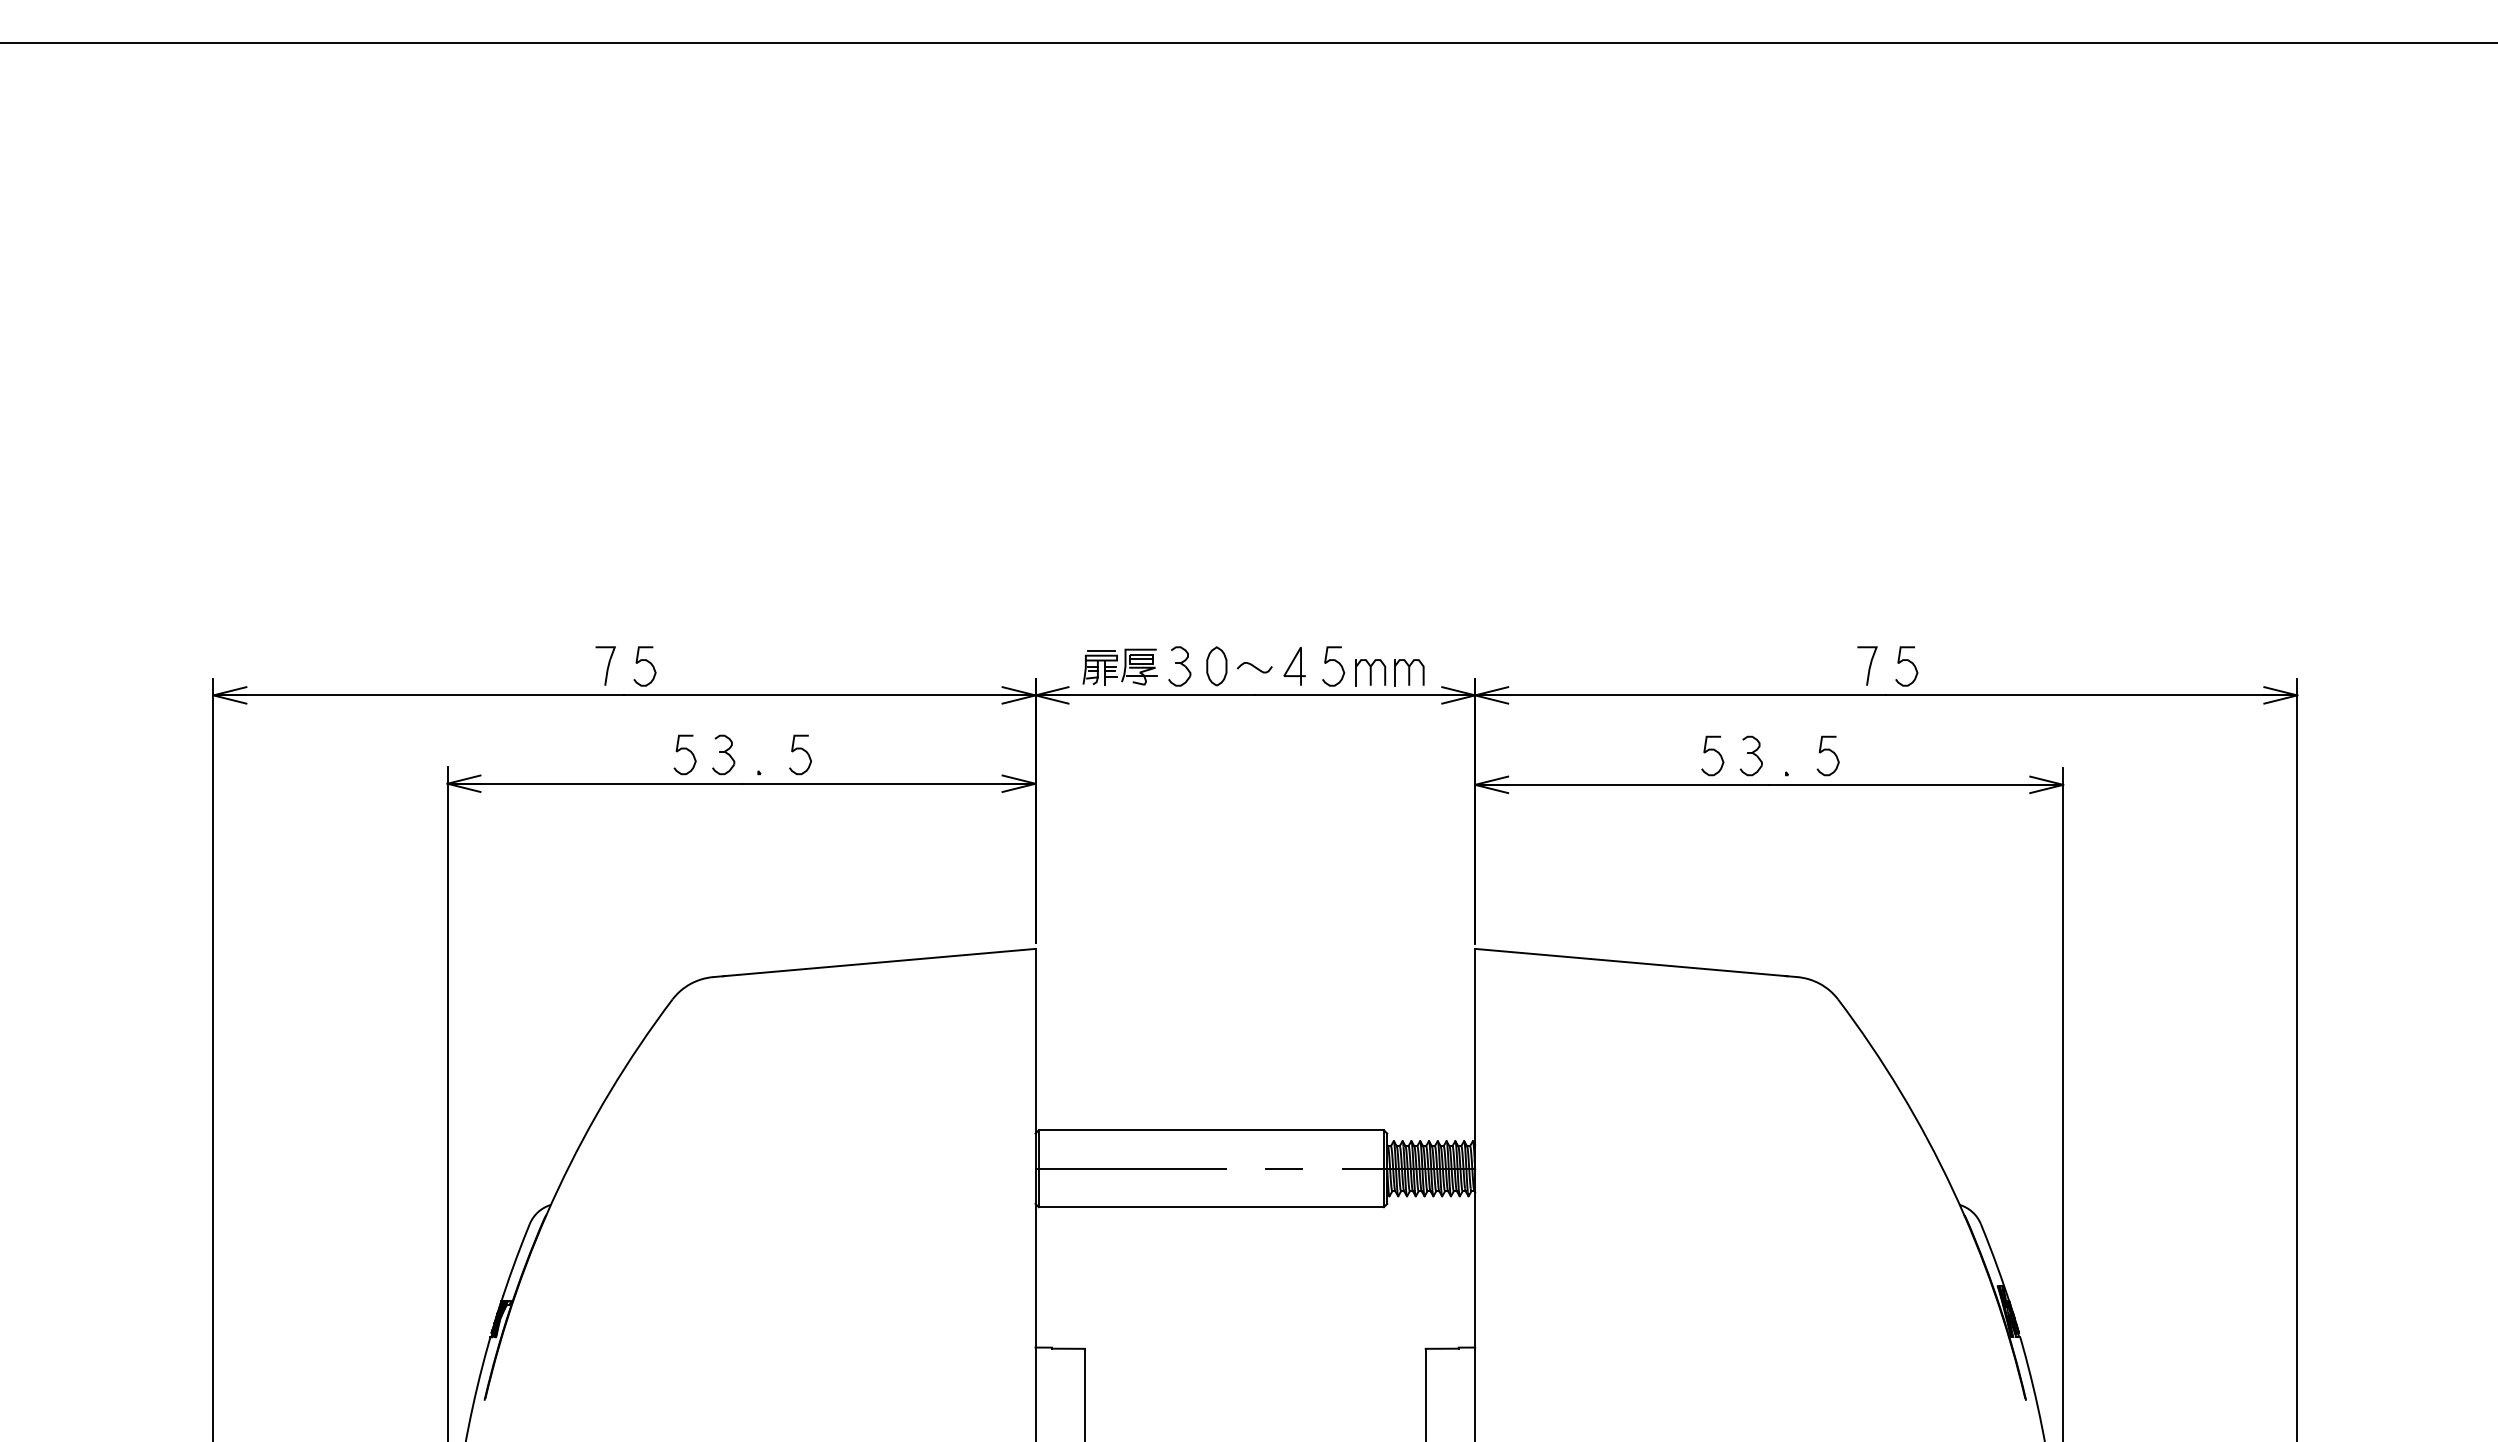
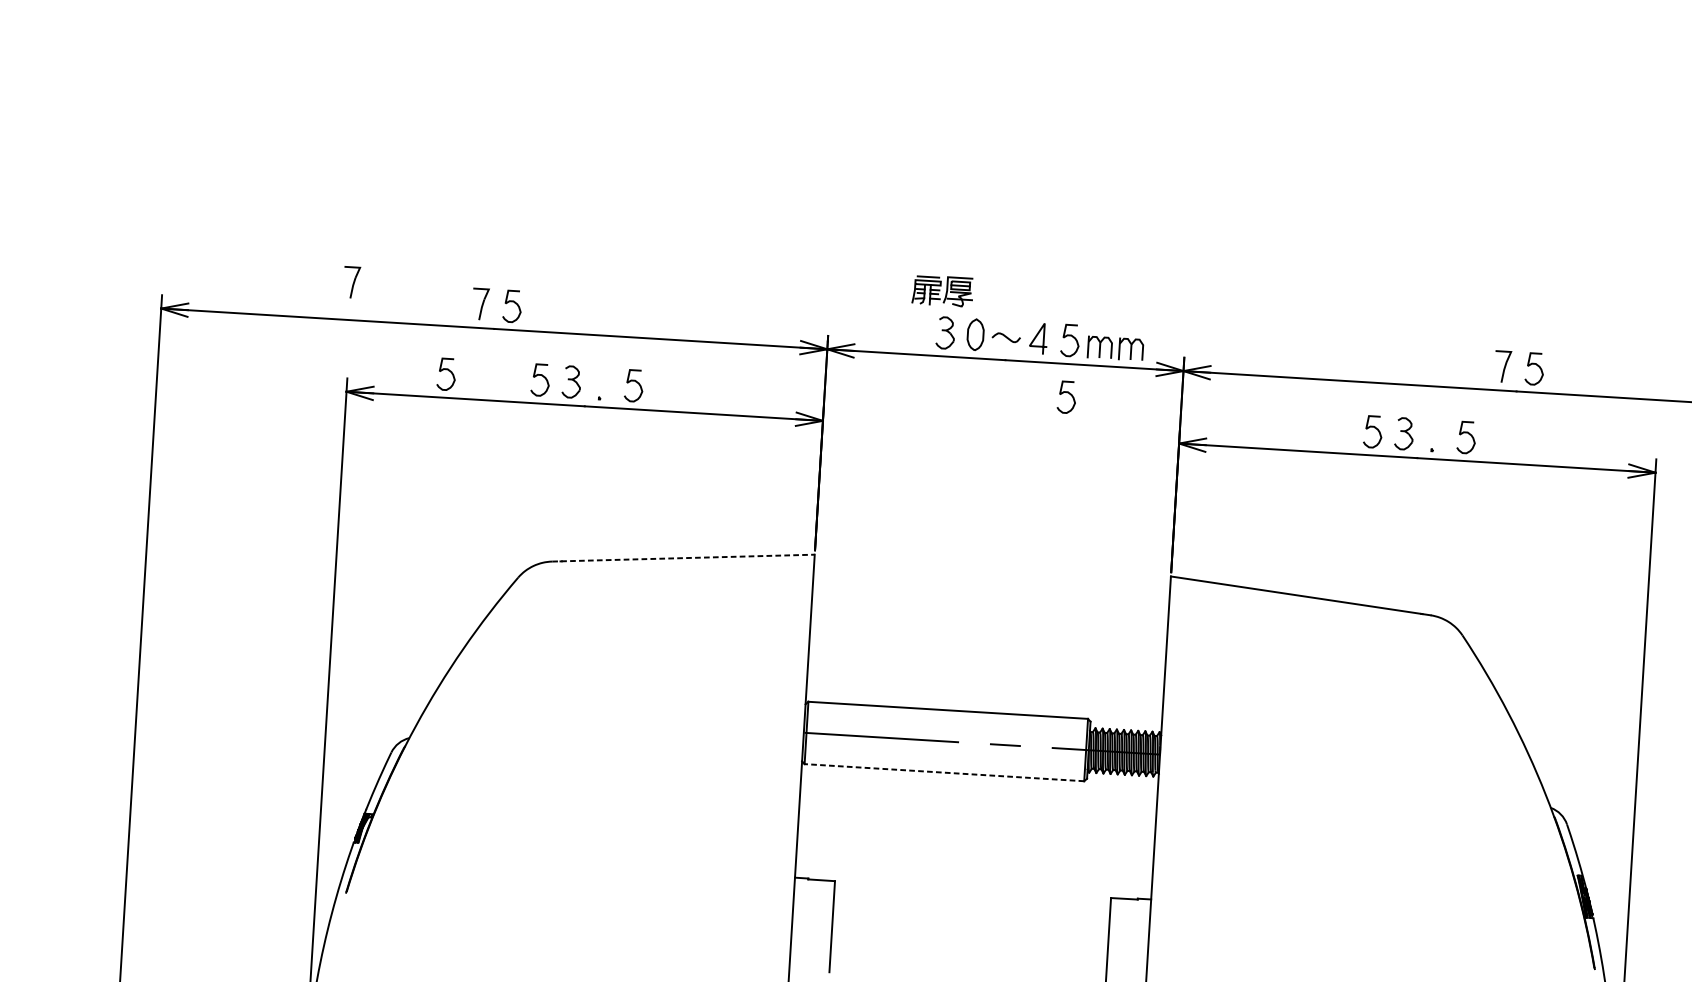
part: (445, 648) -> (351, 282), added
part: (1119, 666) -> (942, 290), moved
curve: (1336, 732) -> (1069, 394), added
curve: (568, 749) -> (446, 369), added
line: (874, 963) -> (683, 558), solid -> dashed
line: (1211, 1207) -> (944, 772), solid -> dashed

